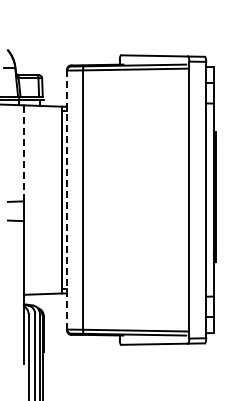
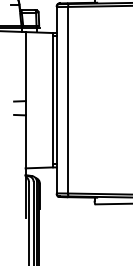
line: (23, 152) -> (25, 65), dashed -> solid
line: (67, 200) -> (56, 100), dashed -> solid

